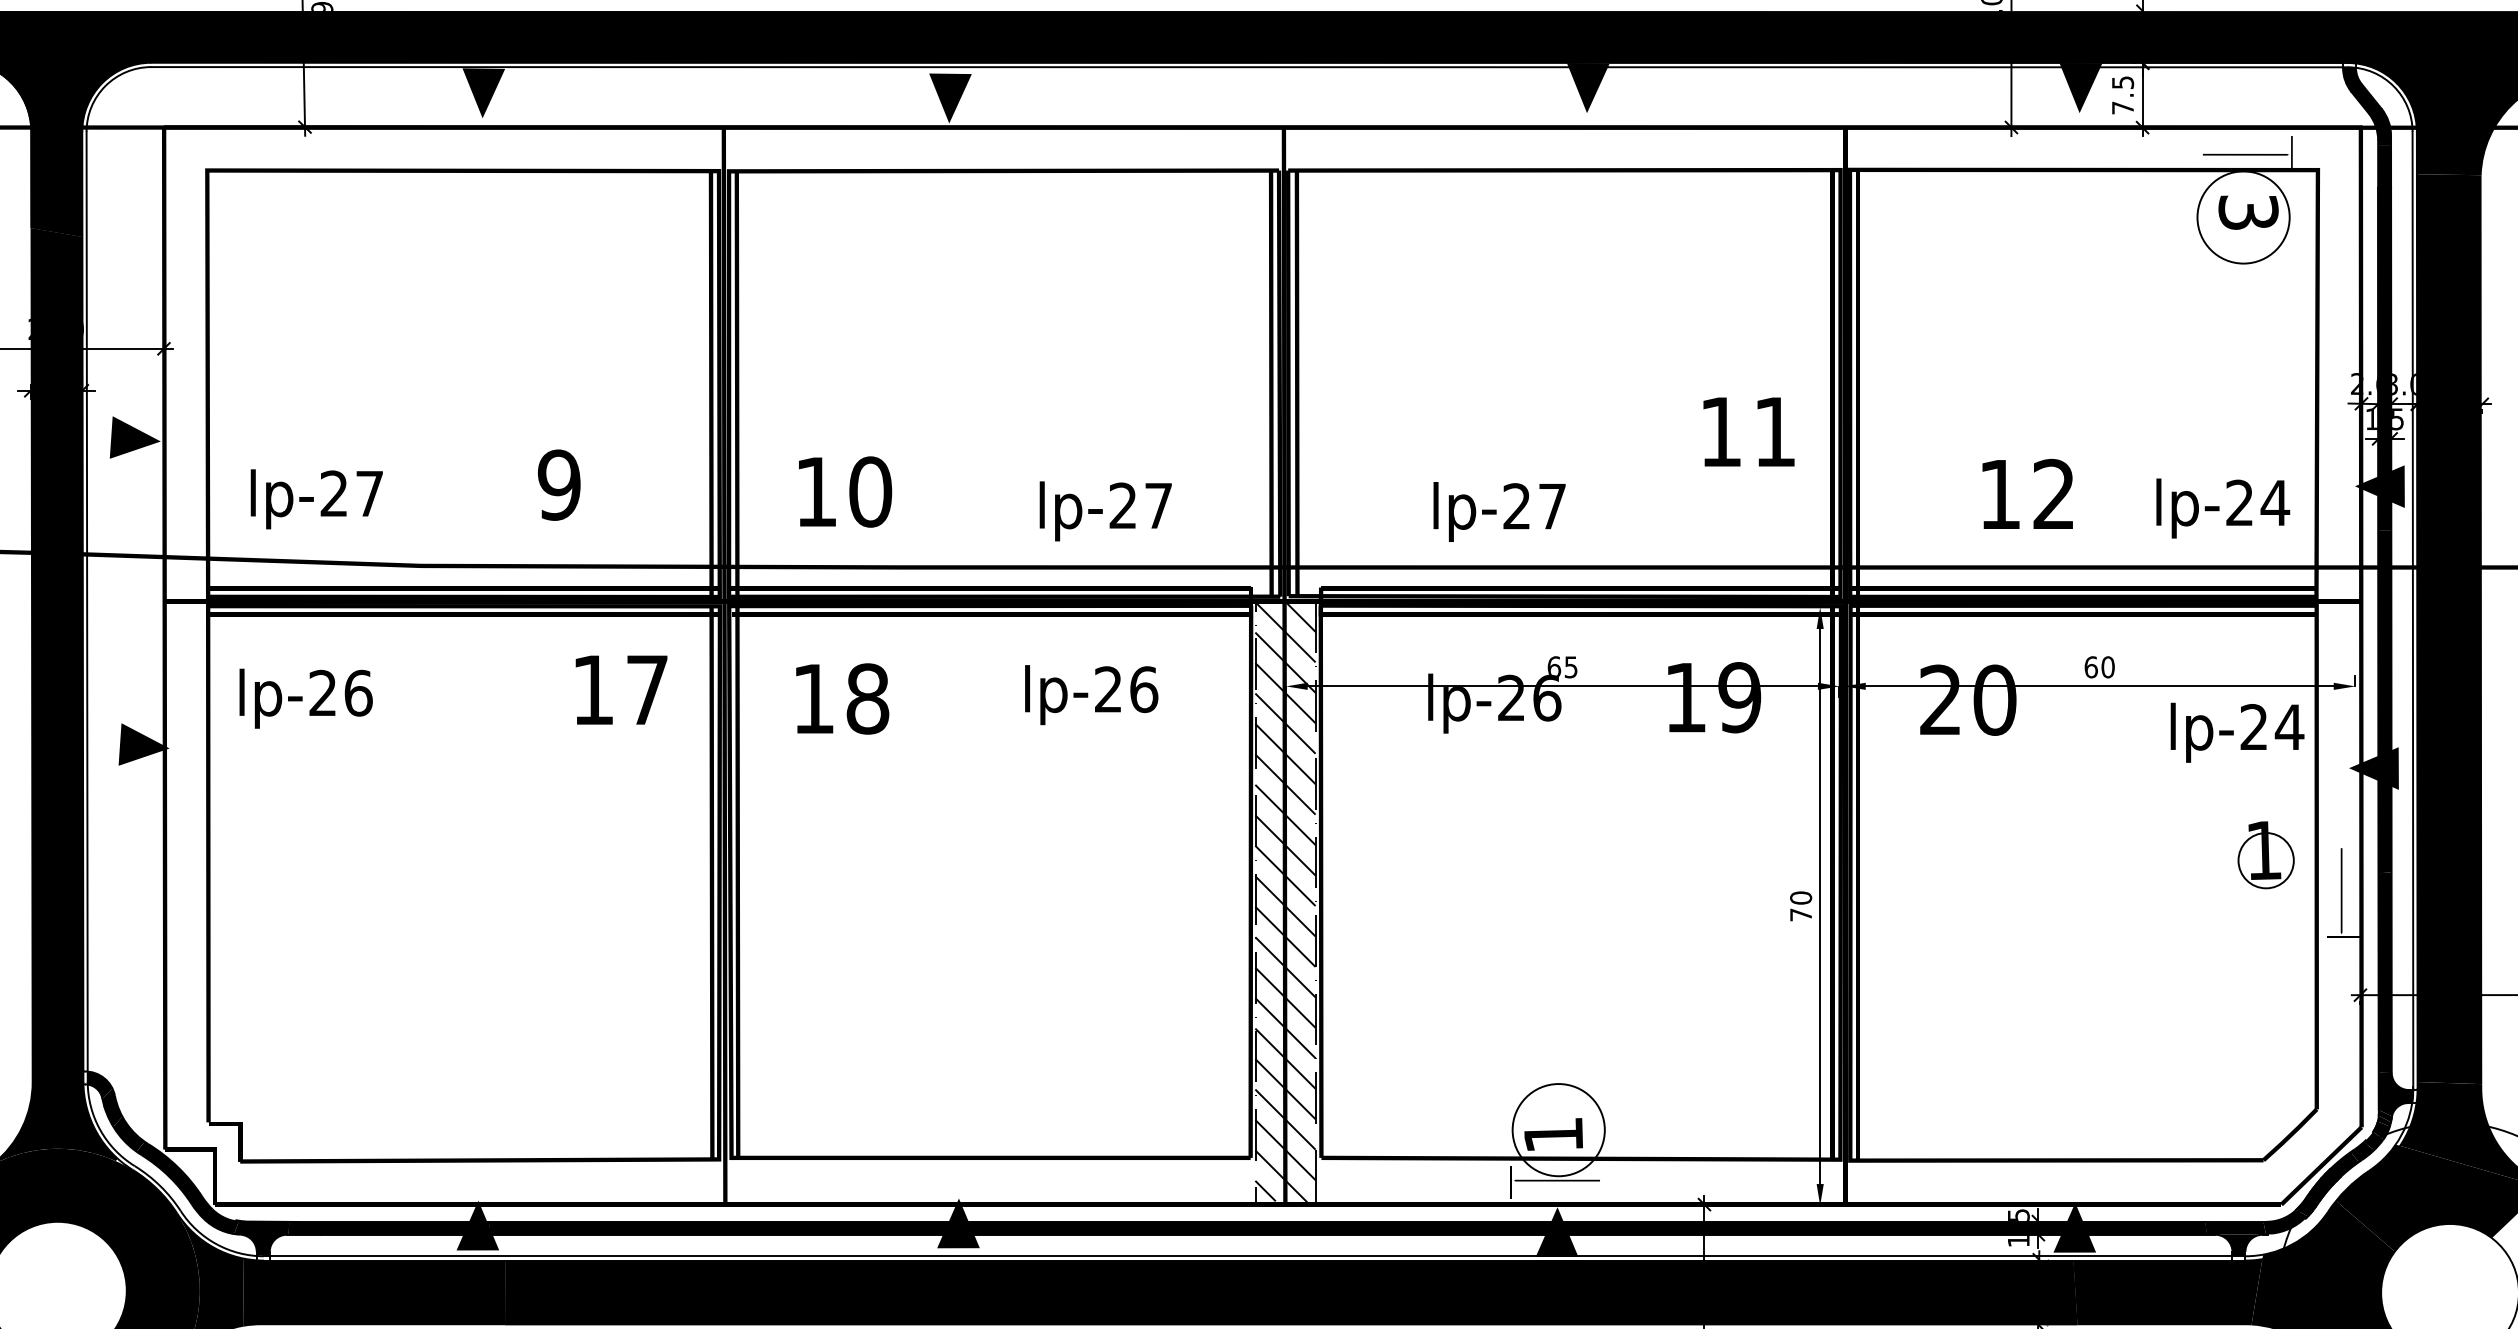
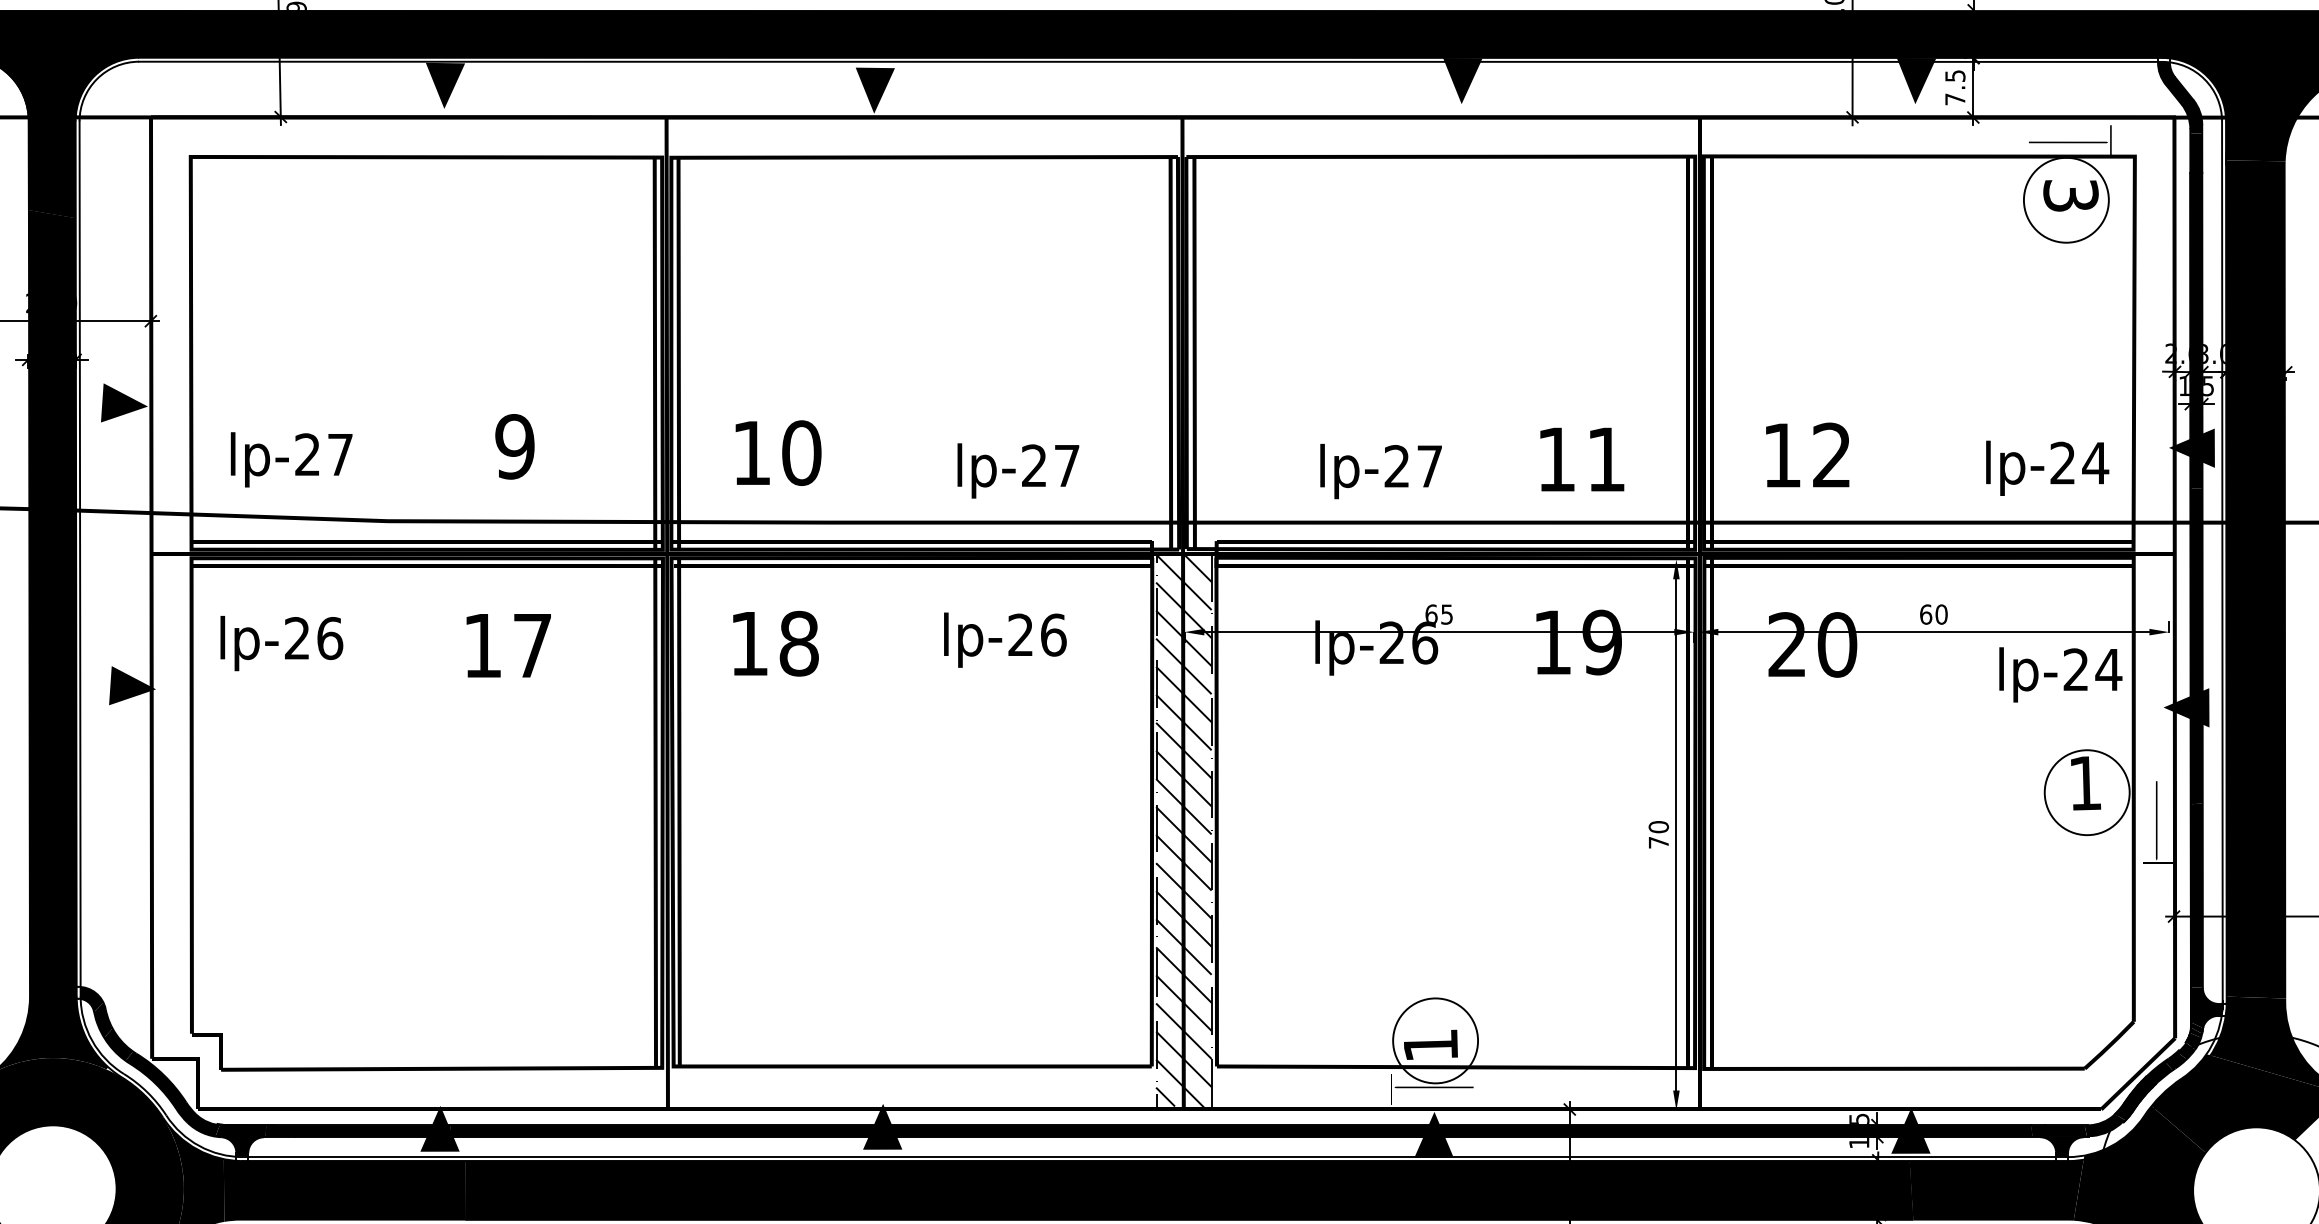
text: (1748, 431) -> (1581, 459), moved
text: (2027, 493) -> (1807, 454), moved
text: (621, 689) -> (508, 645), moved
circle: (2266, 860) -> (2087, 792), size x1.67

